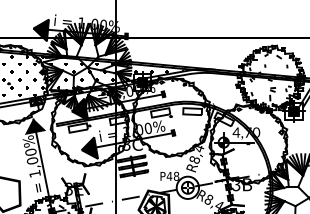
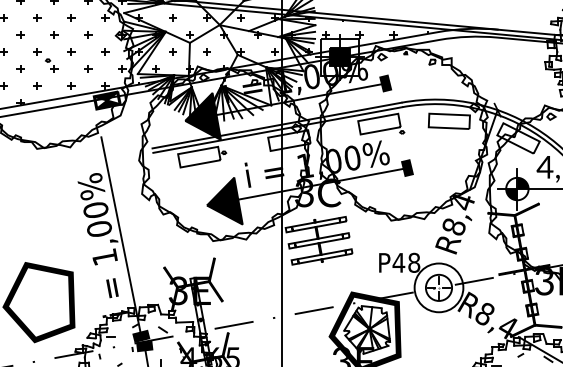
fill: (35, 126) -> (105, 153), removed

